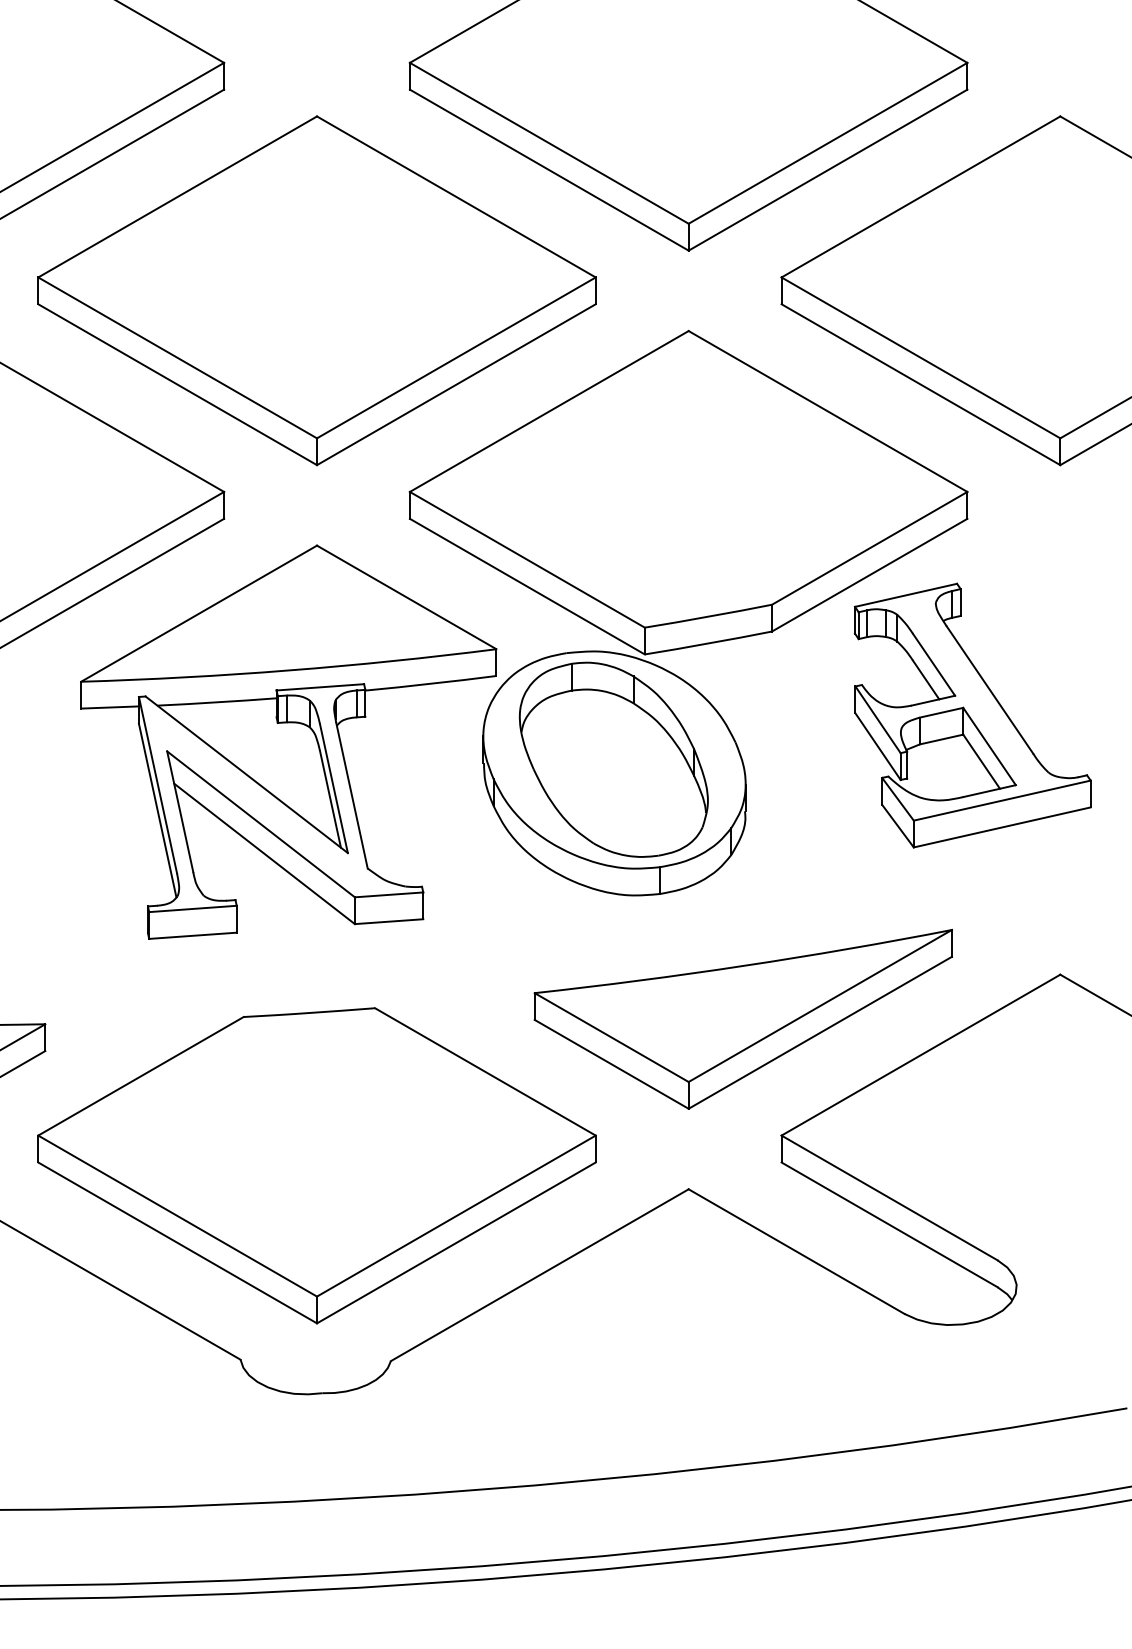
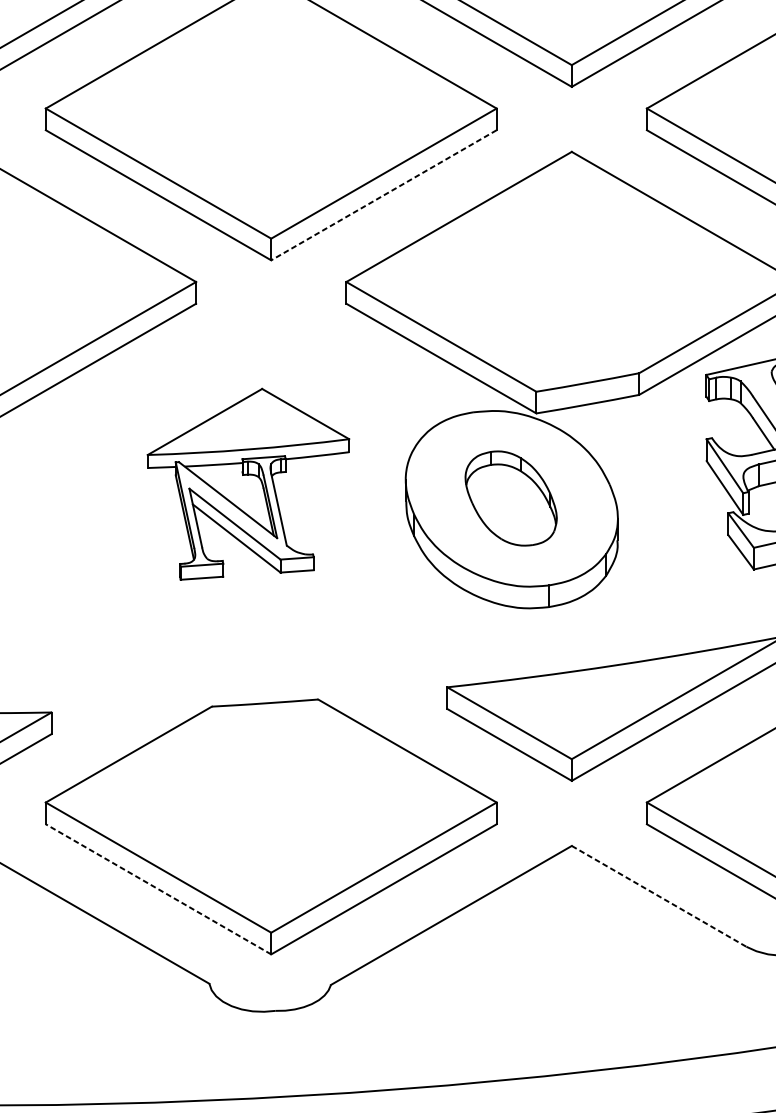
line: (456, 384) -> (384, 195), solid -> dashed
part: (288, 741) -> (248, 483), size x0.6
part: (613, 759) -> (511, 498), size x0.6
line: (177, 1242) -> (158, 888), solid -> dashed
line: (796, 1251) -> (659, 896), solid -> dashed

